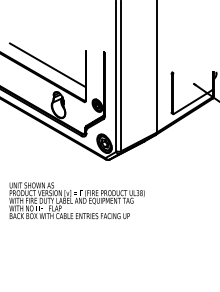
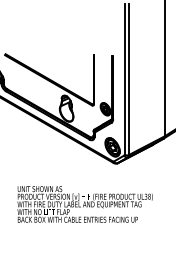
line: (47, 65) -> (55, 69), removed

